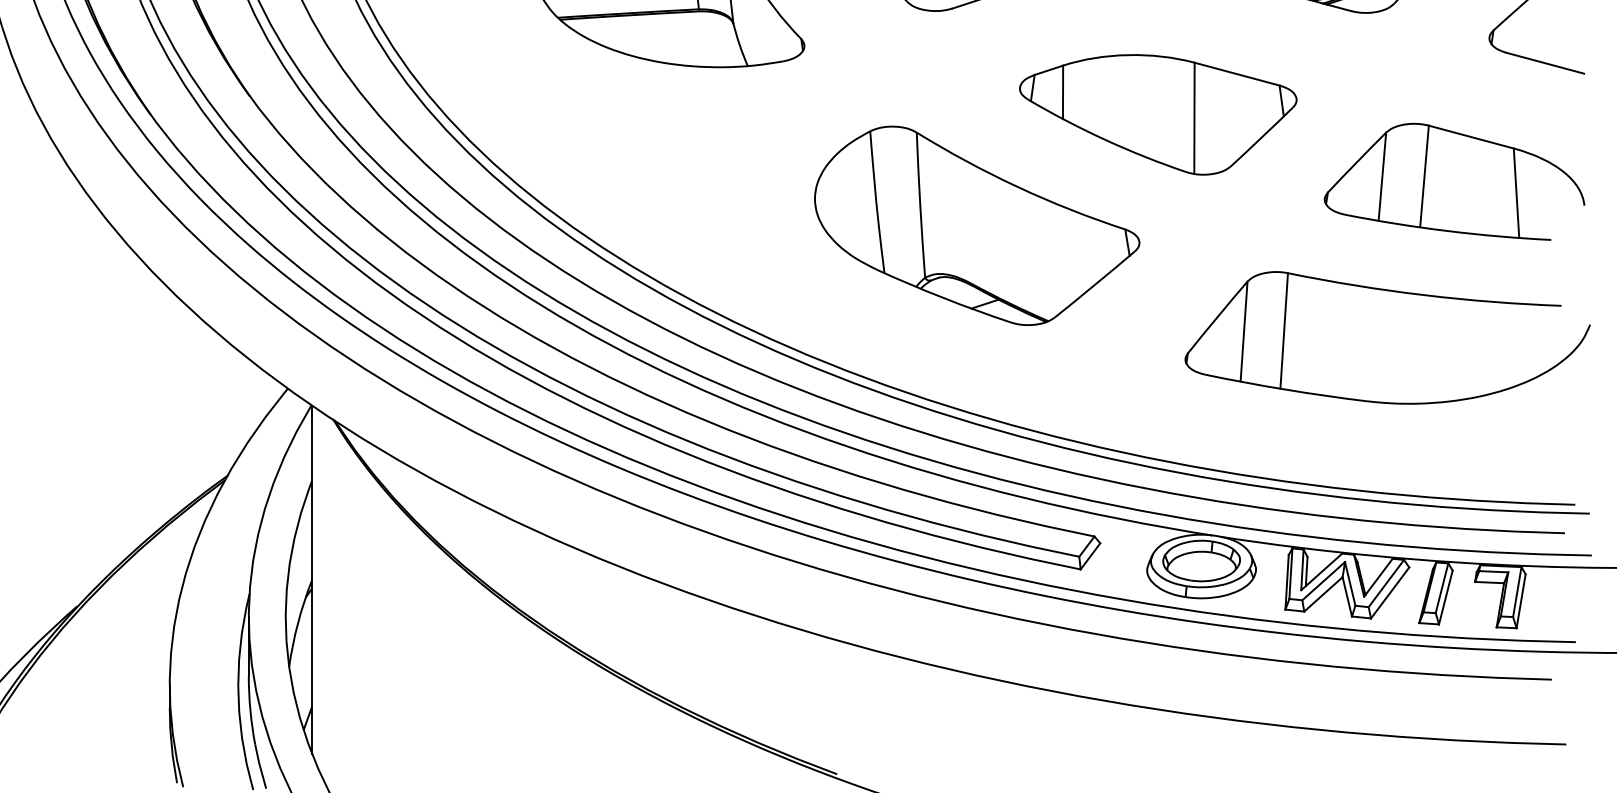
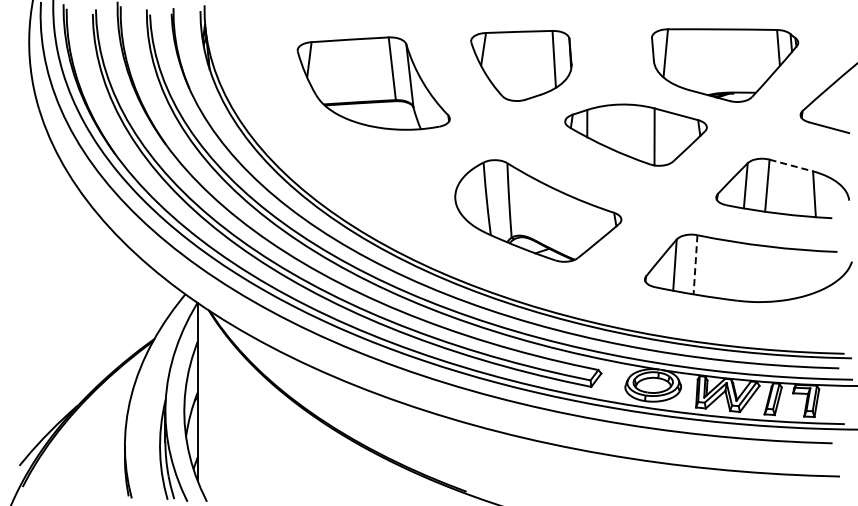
part: (1157, 113) -> (635, 134), moved
line: (1471, 137) -> (791, 165), solid -> dashed
line: (1284, 330) -> (695, 264), solid -> dashed

